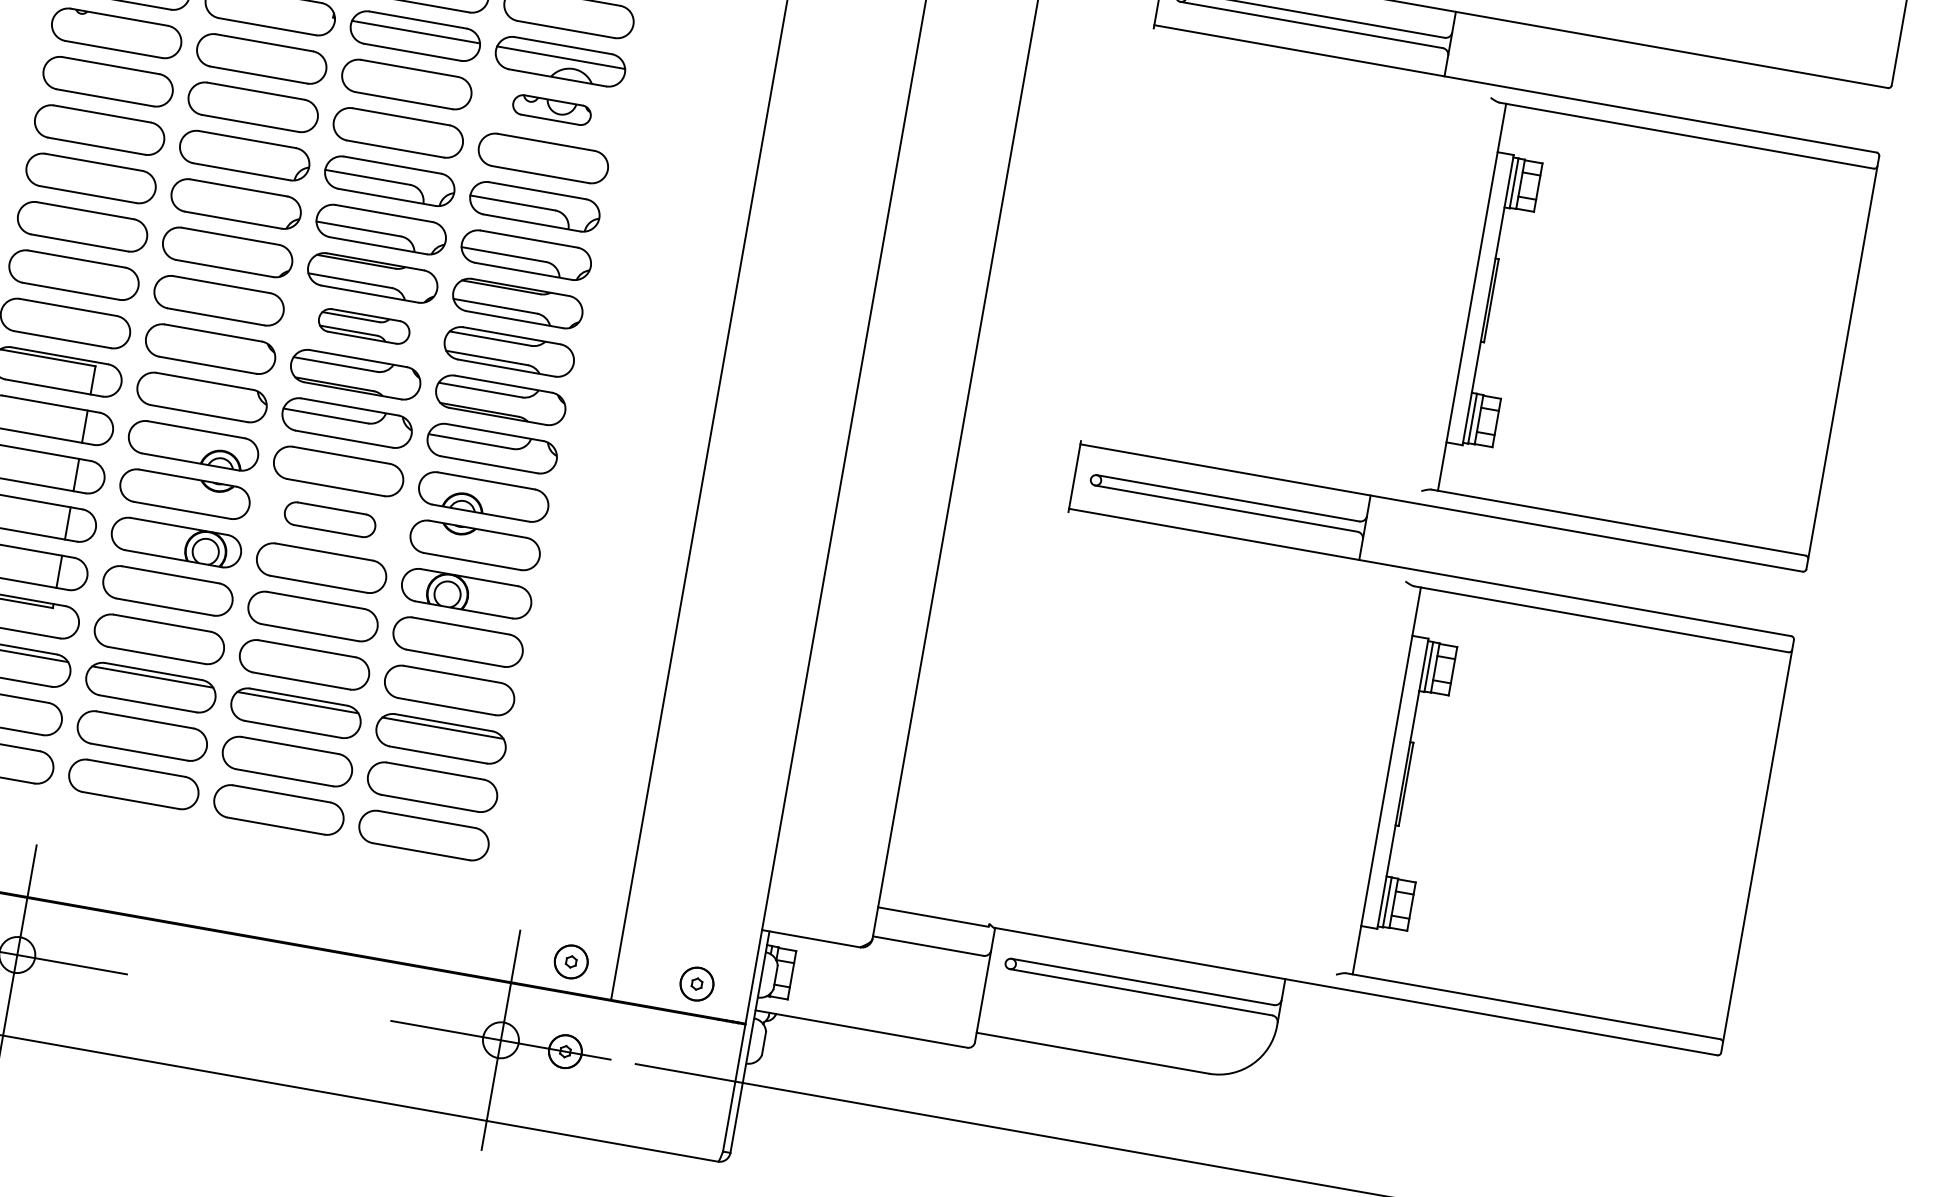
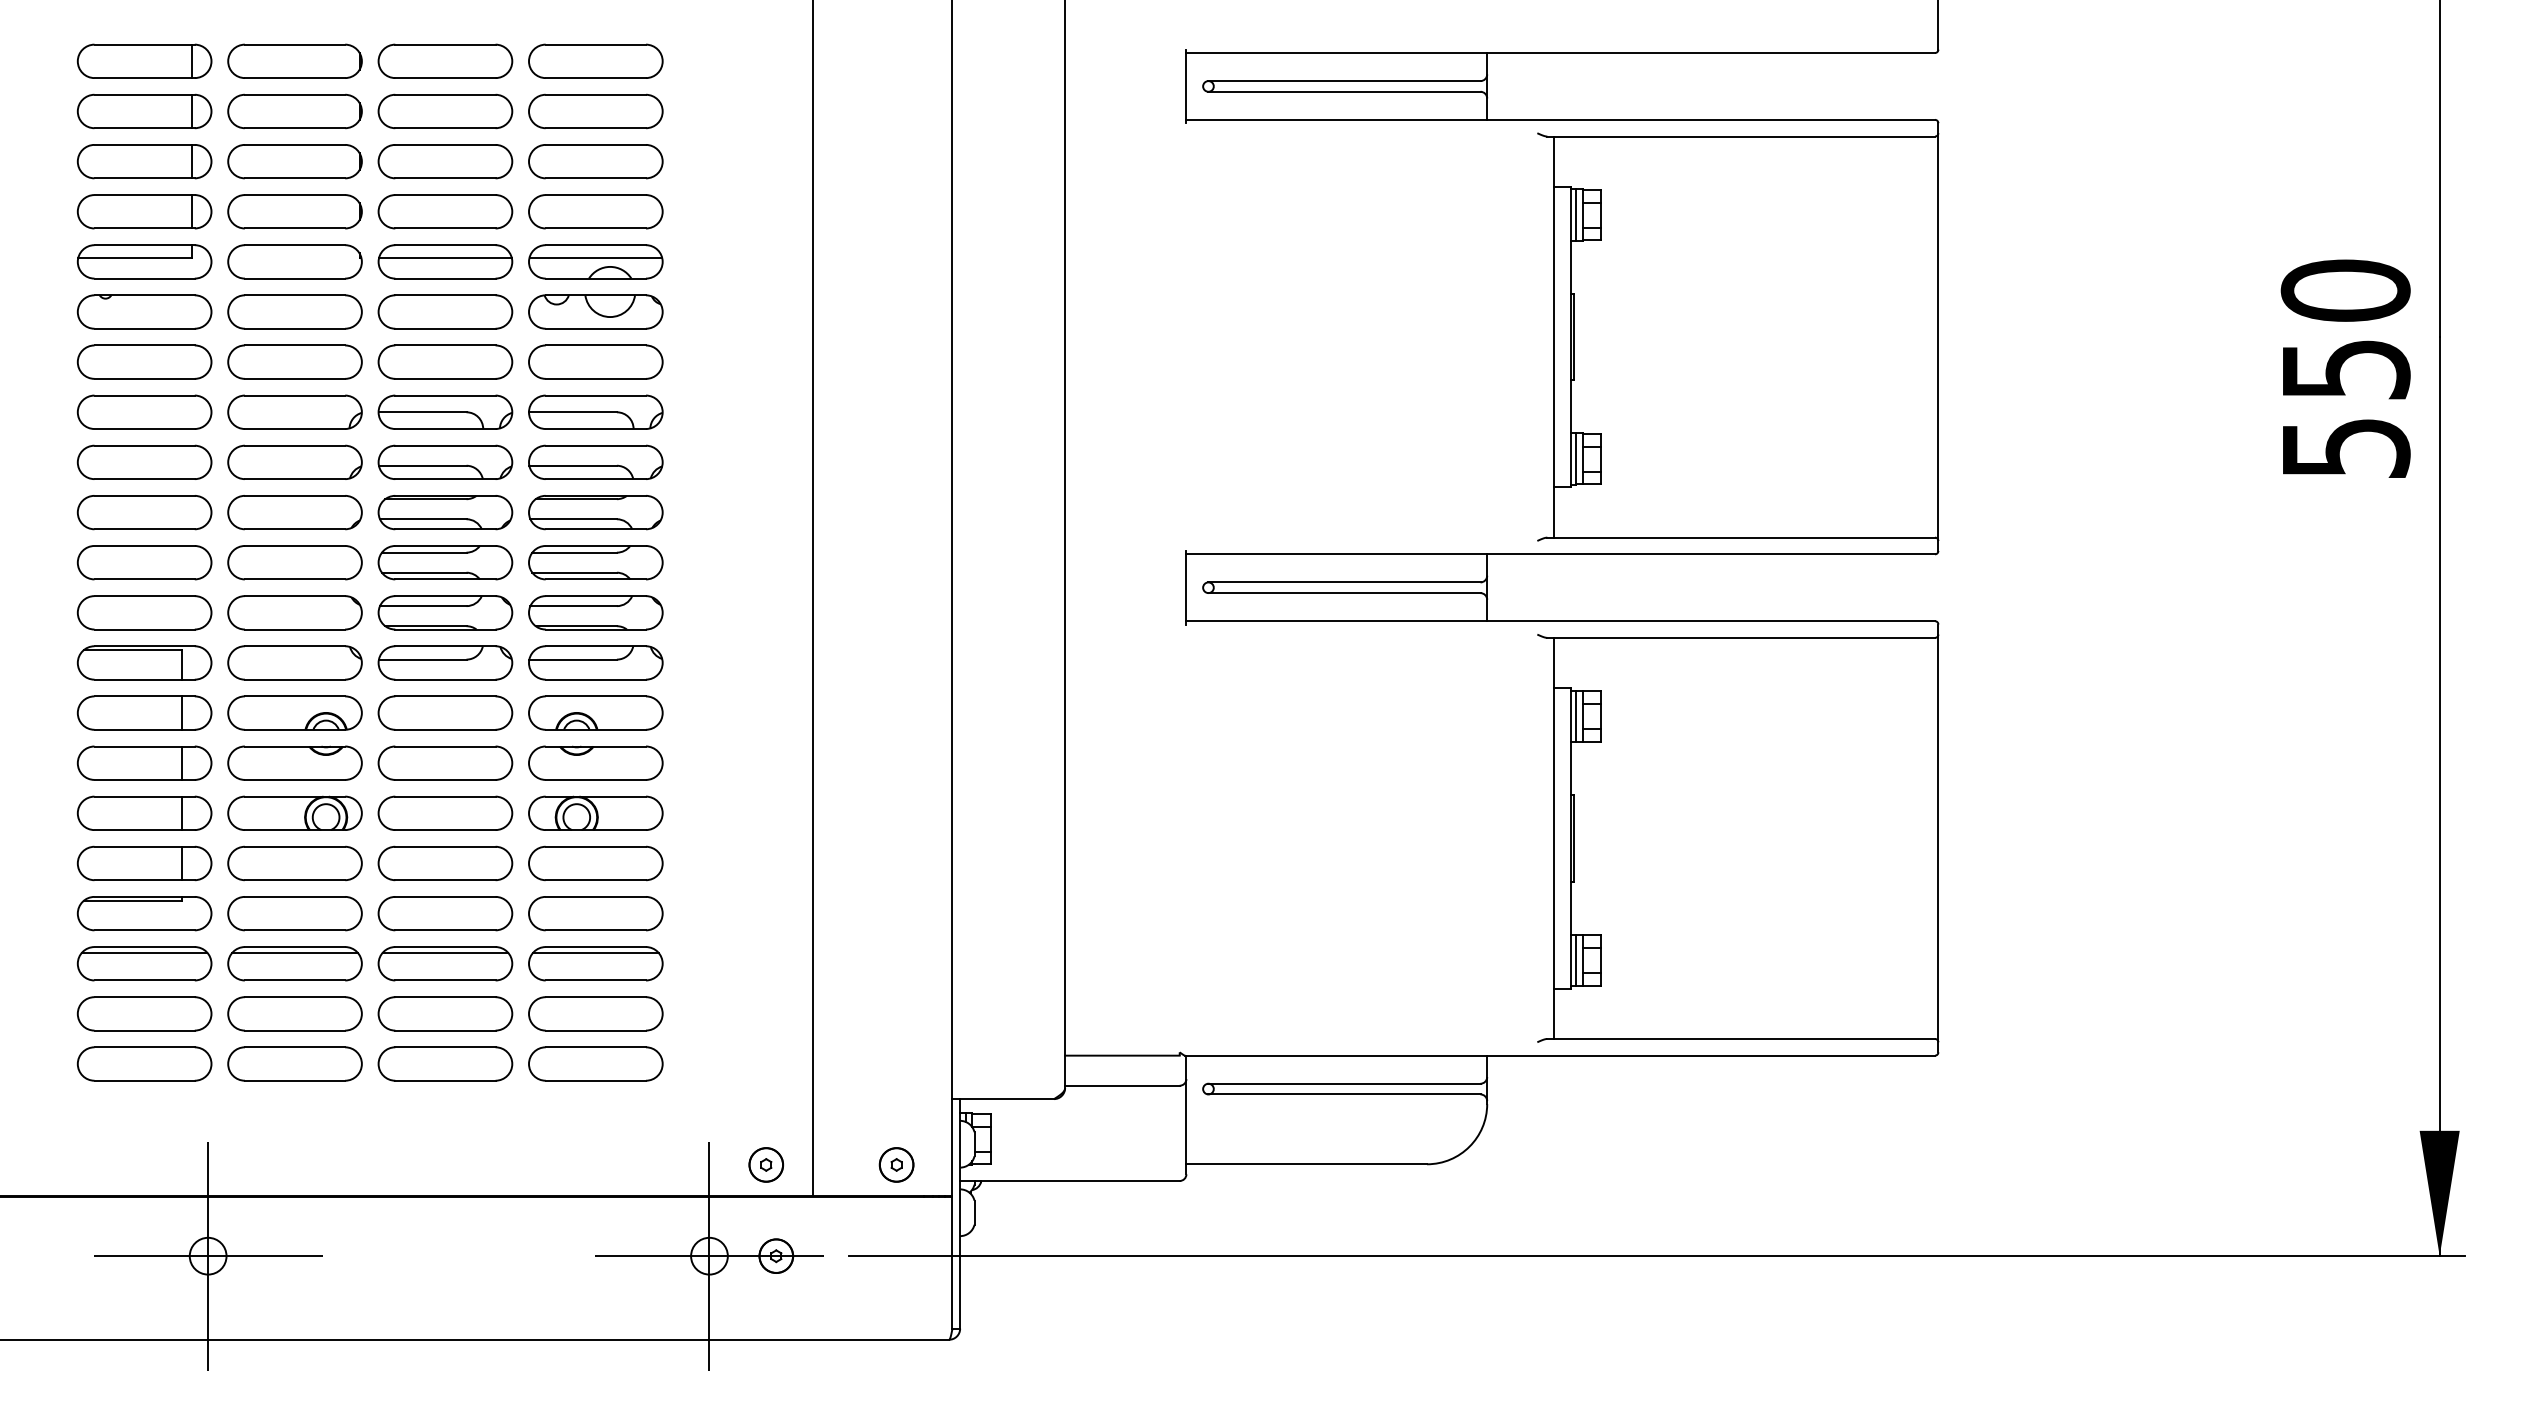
part: (551, 109) -> (595, 311), size x1.67
part: (364, 326) -> (445, 562), size x1.43
part: (330, 519) -> (445, 762), size x1.43

